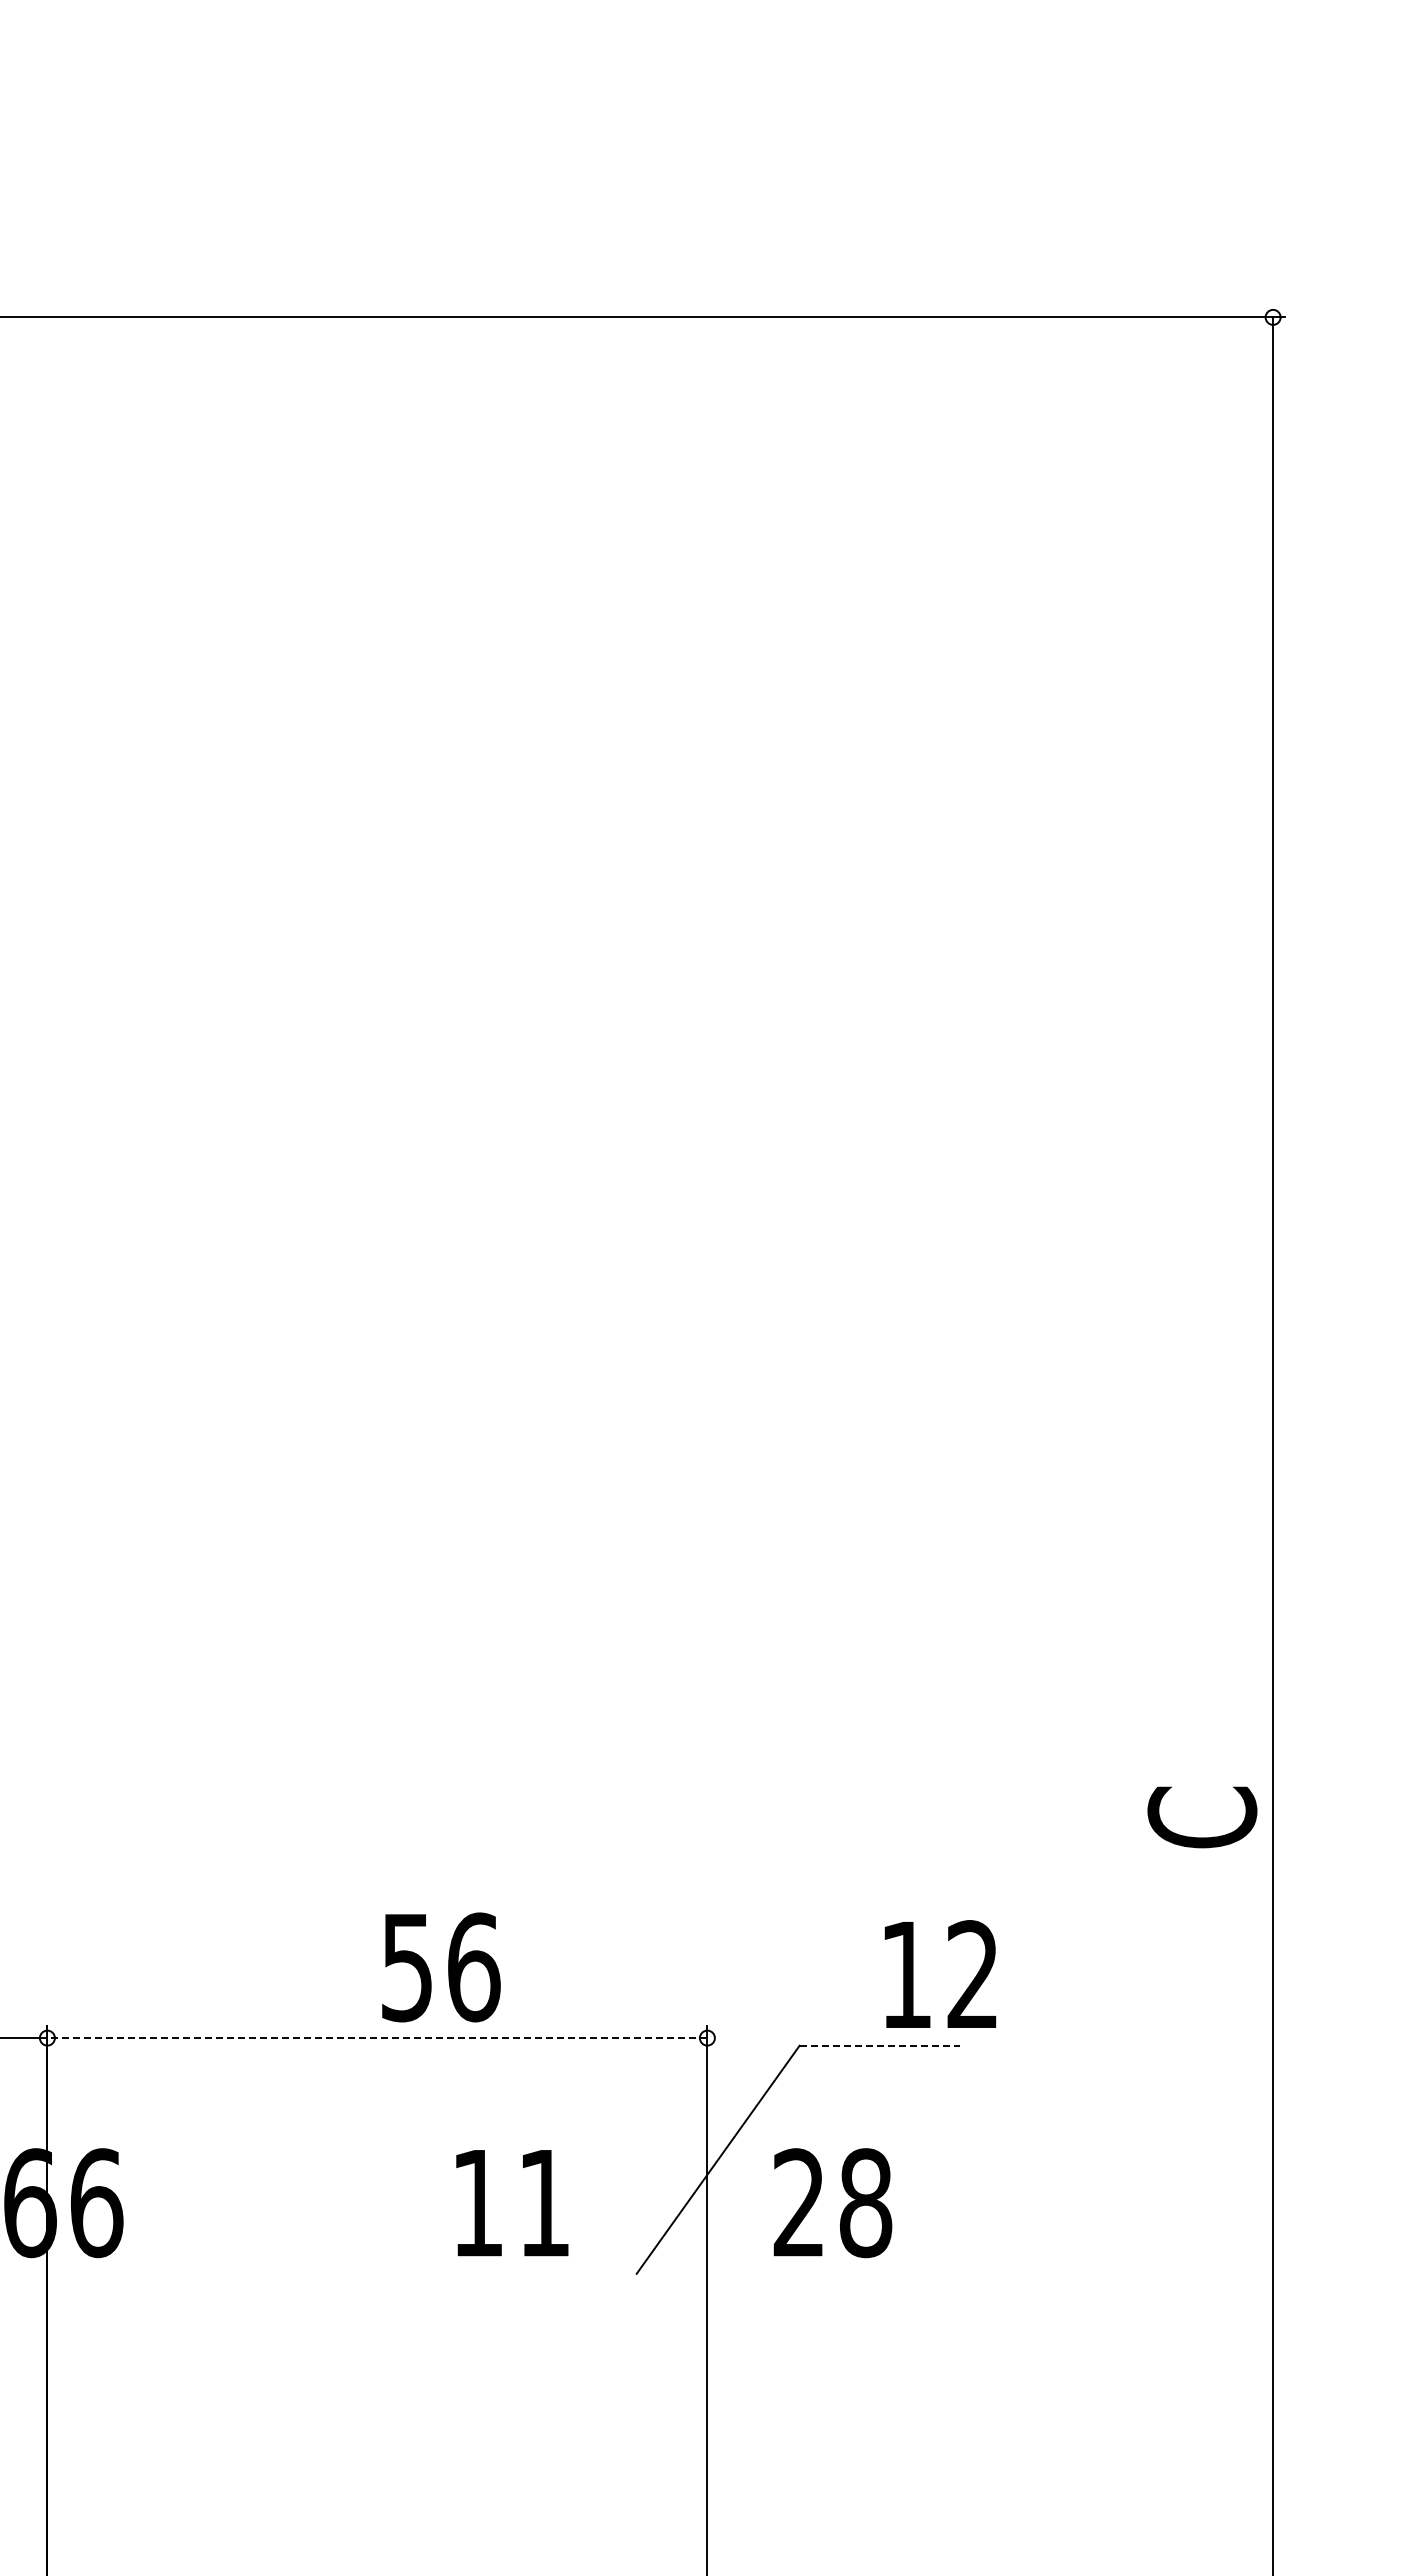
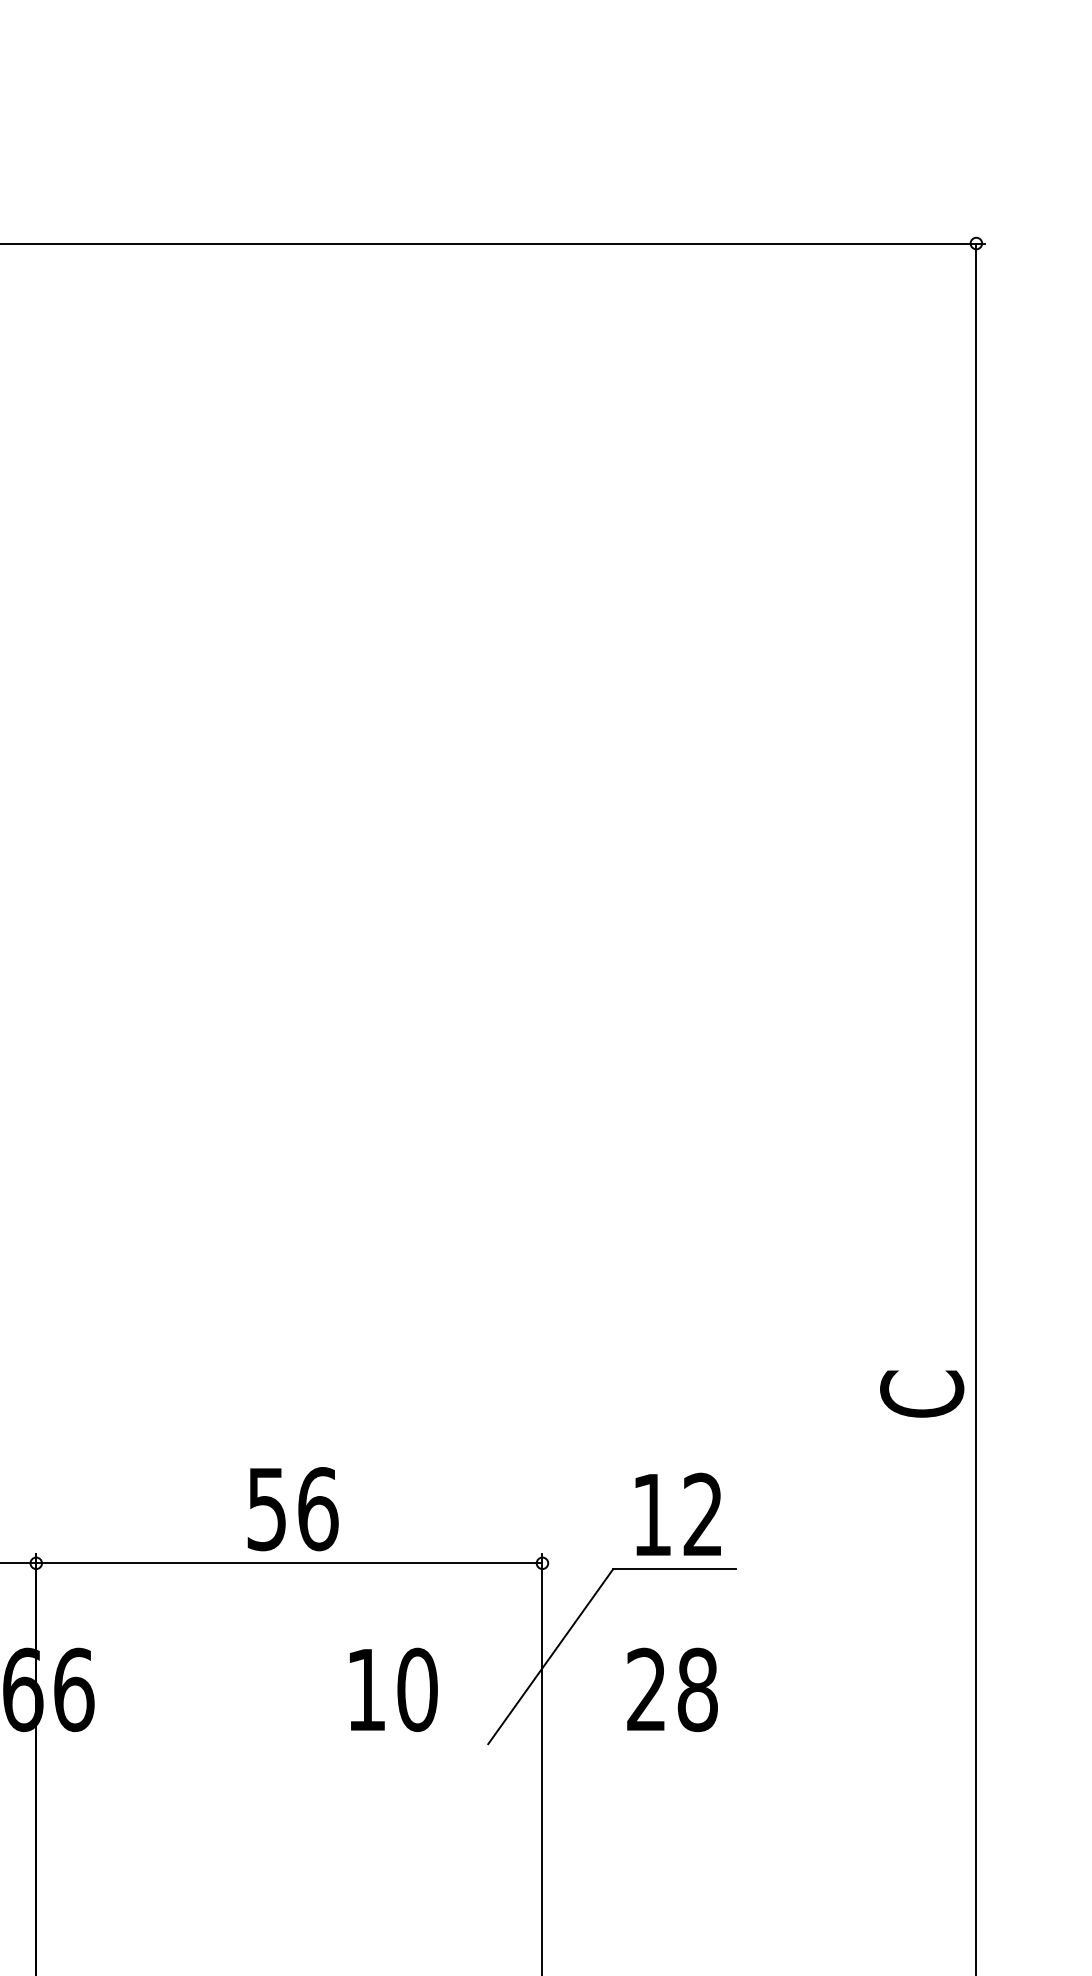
text: (441, 1967) -> (293, 1509), moved
text: (940, 1973) -> (678, 1513), moved
line: (376, 2038) -> (288, 1563), dashed -> solid
line: (879, 2045) -> (674, 1569), dashed -> solid
text: (544, 2203) -> (417, 1690), 11 -> 10
text: (832, 2203) -> (672, 1690), moved

